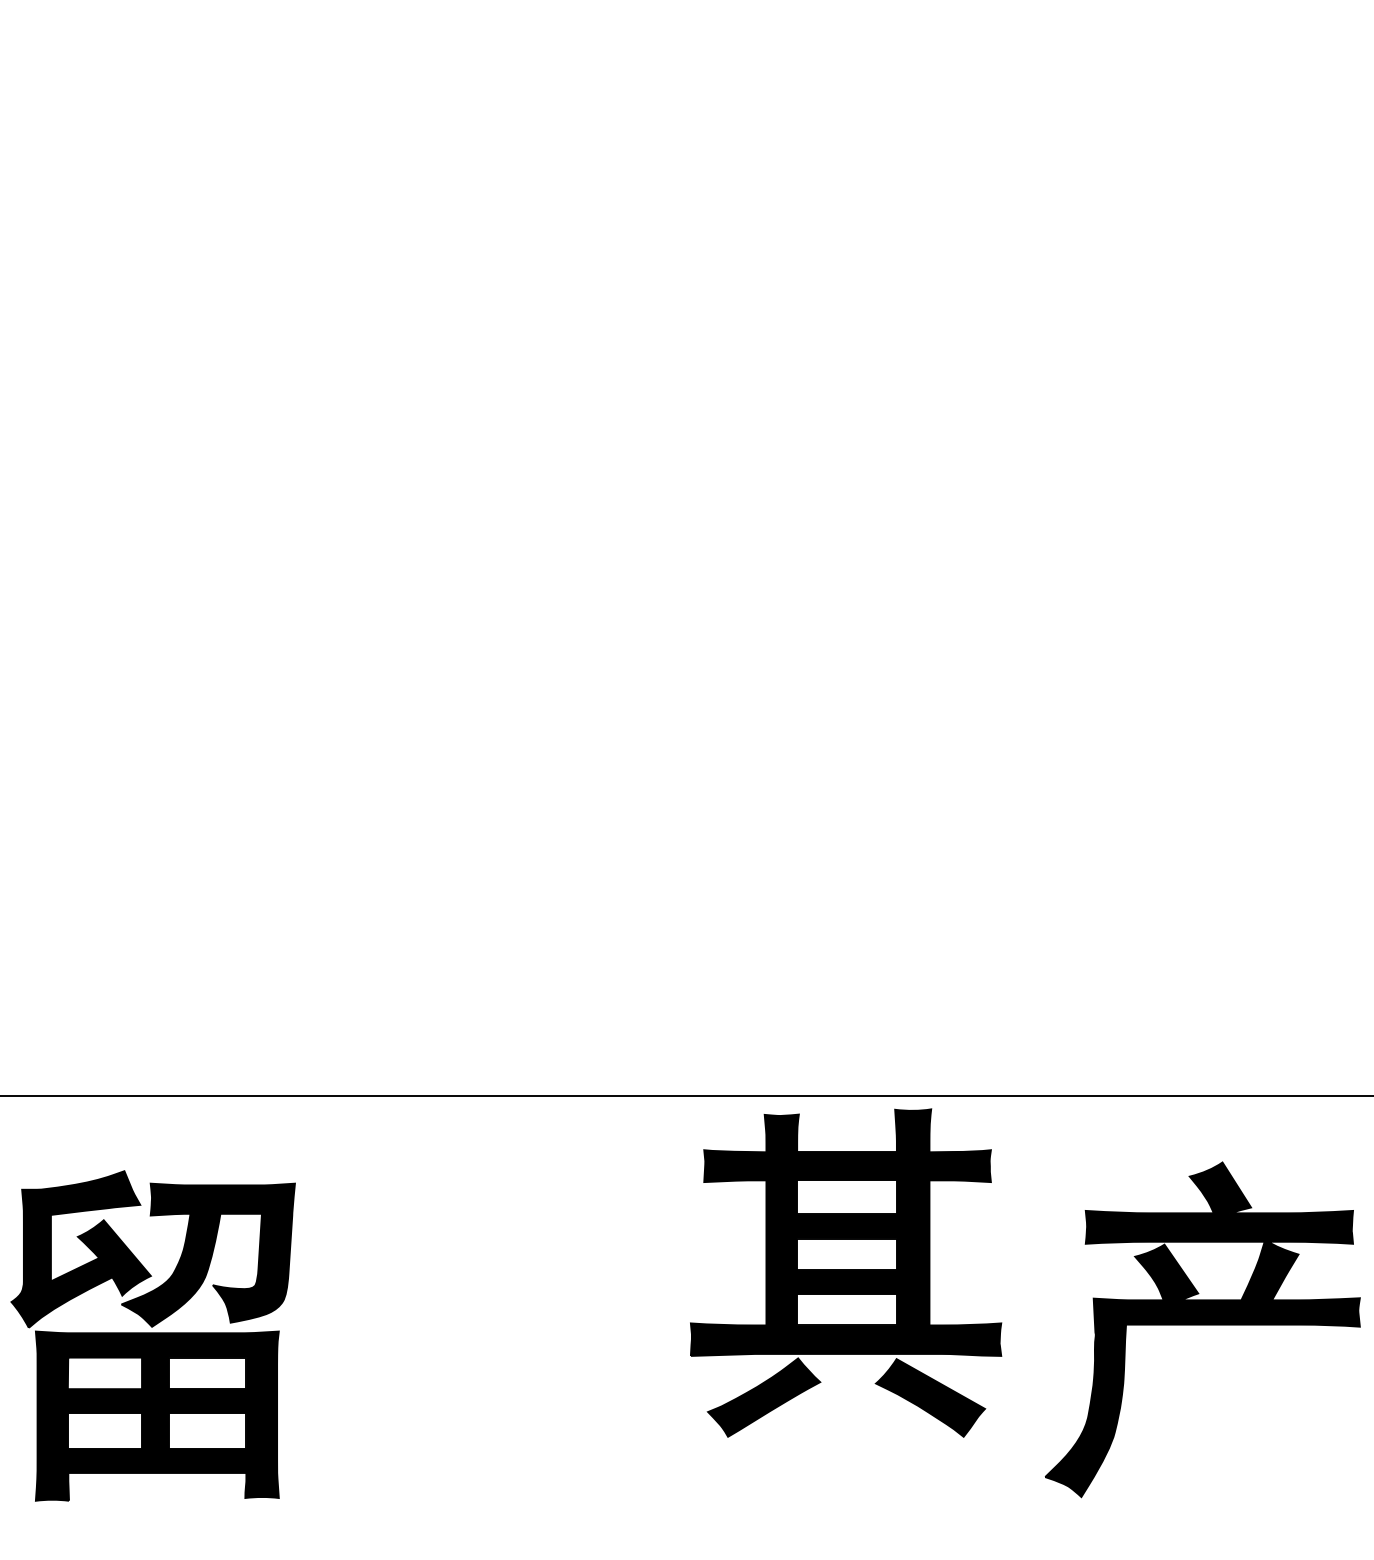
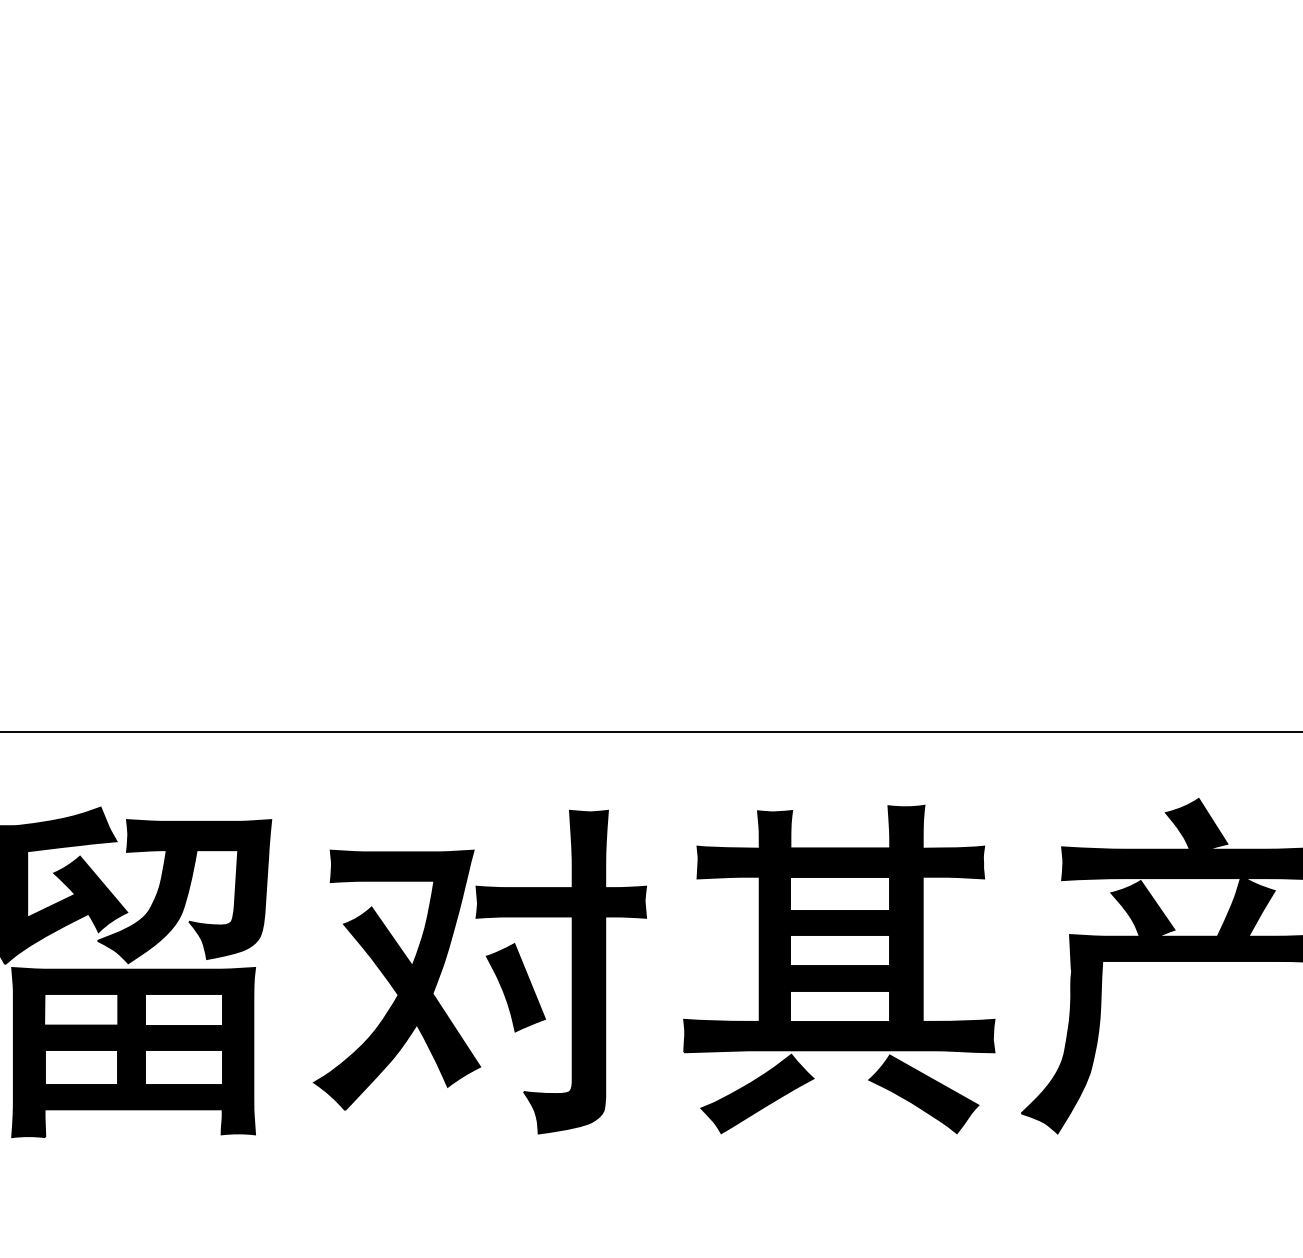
part: (846, 1272) -> (839, 968), moved
part: (514, 1329) -> (490, 965), added

